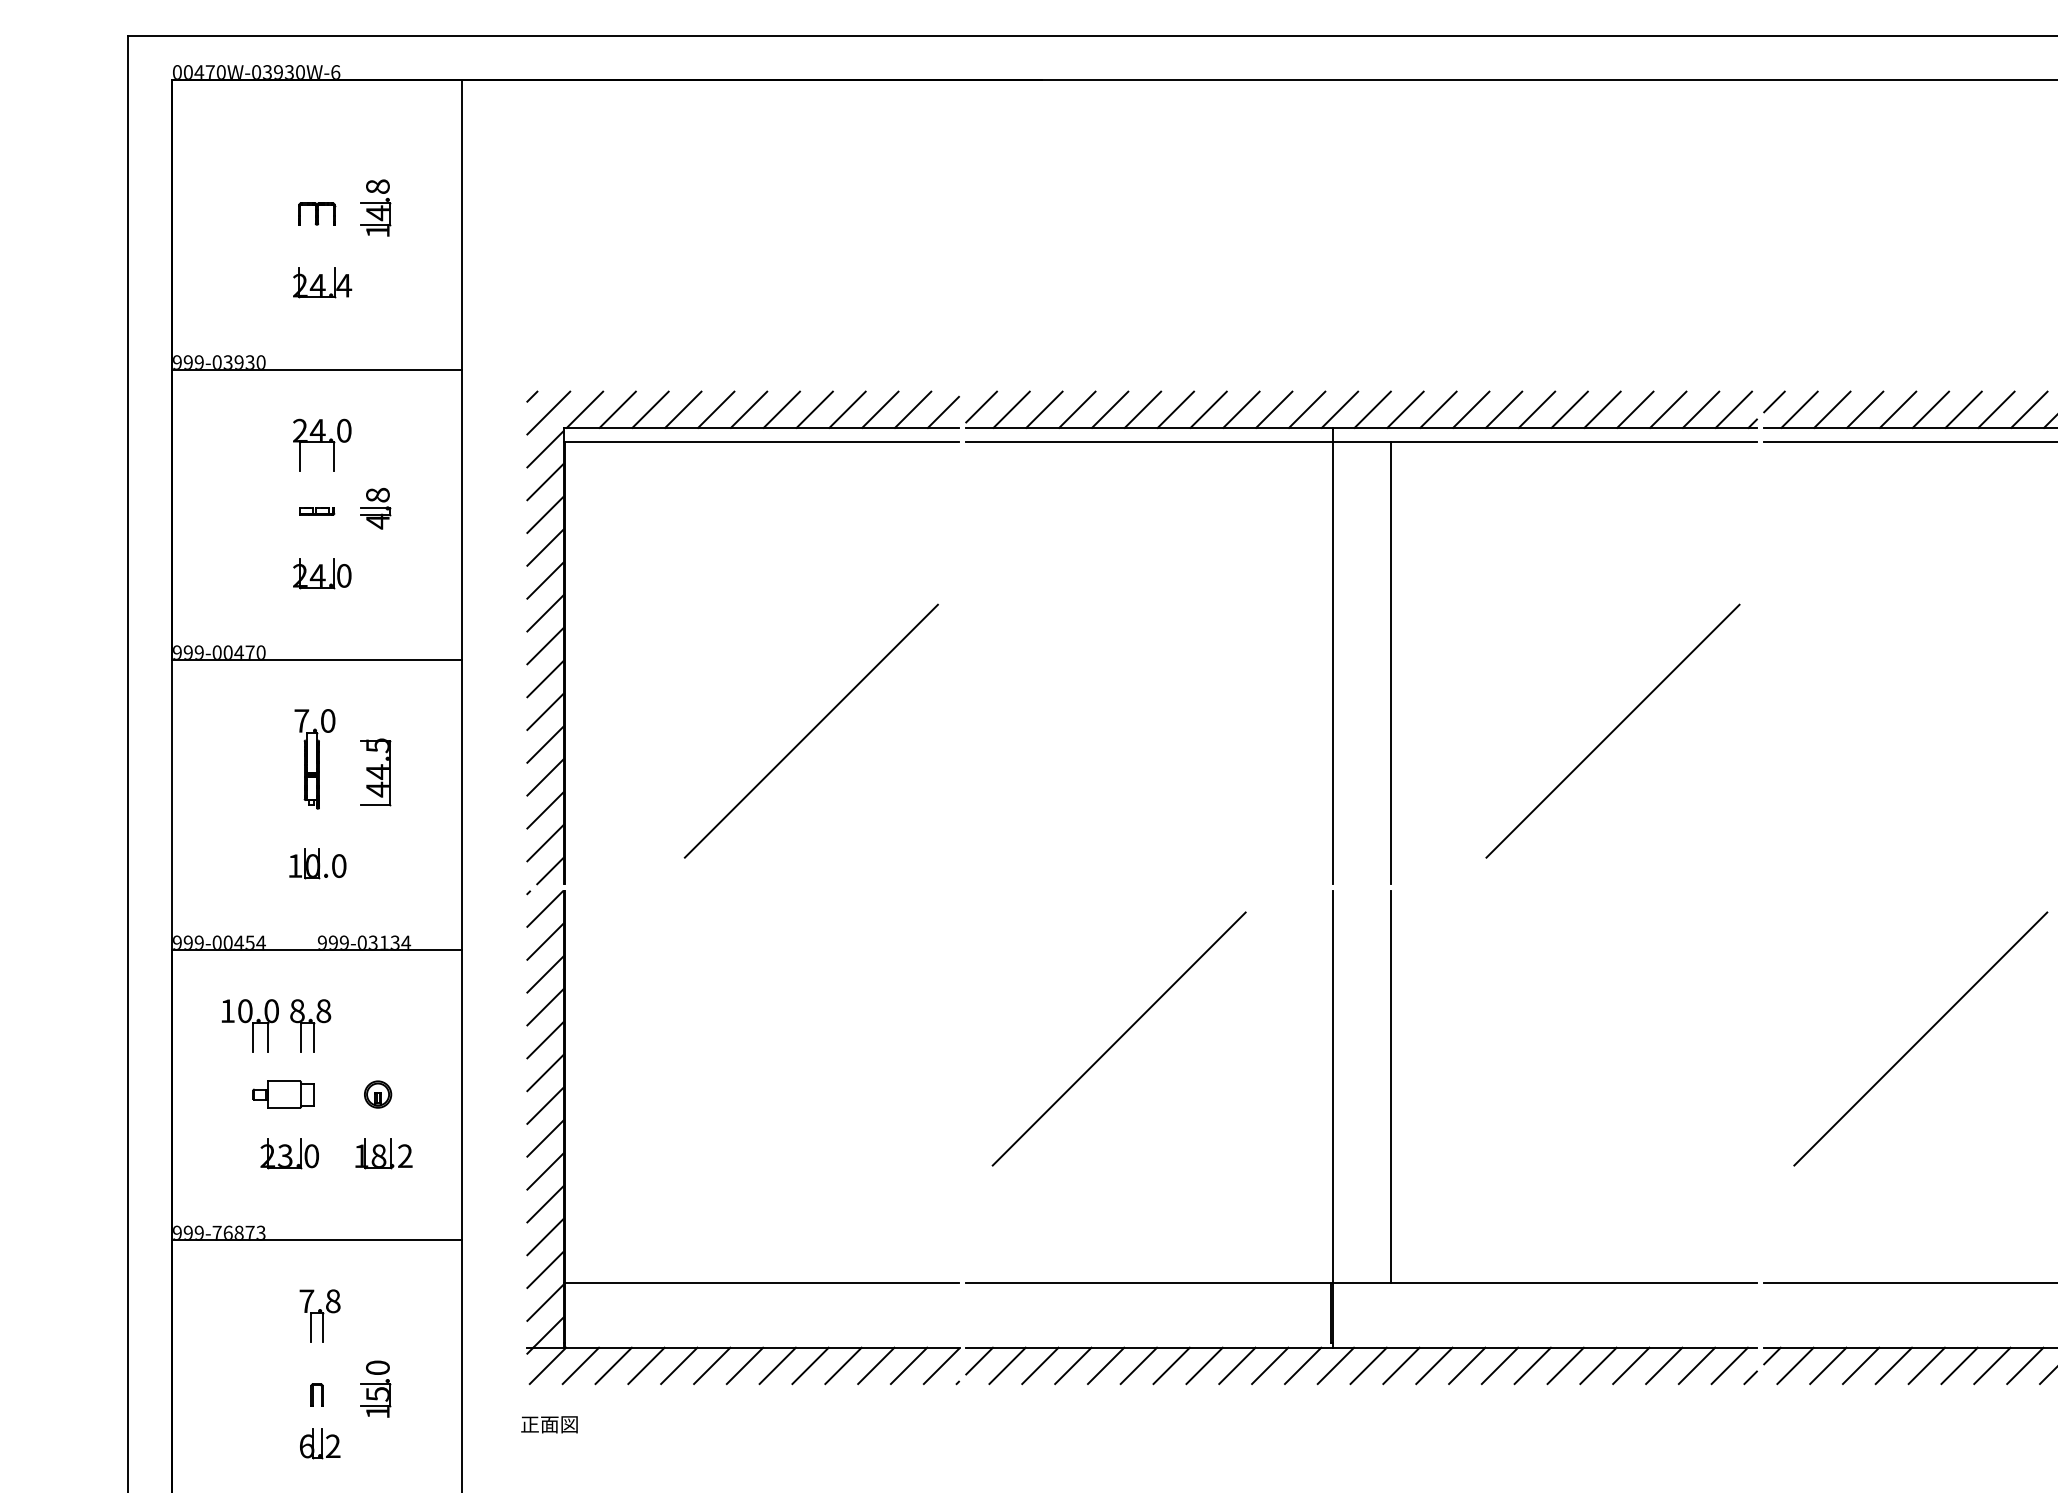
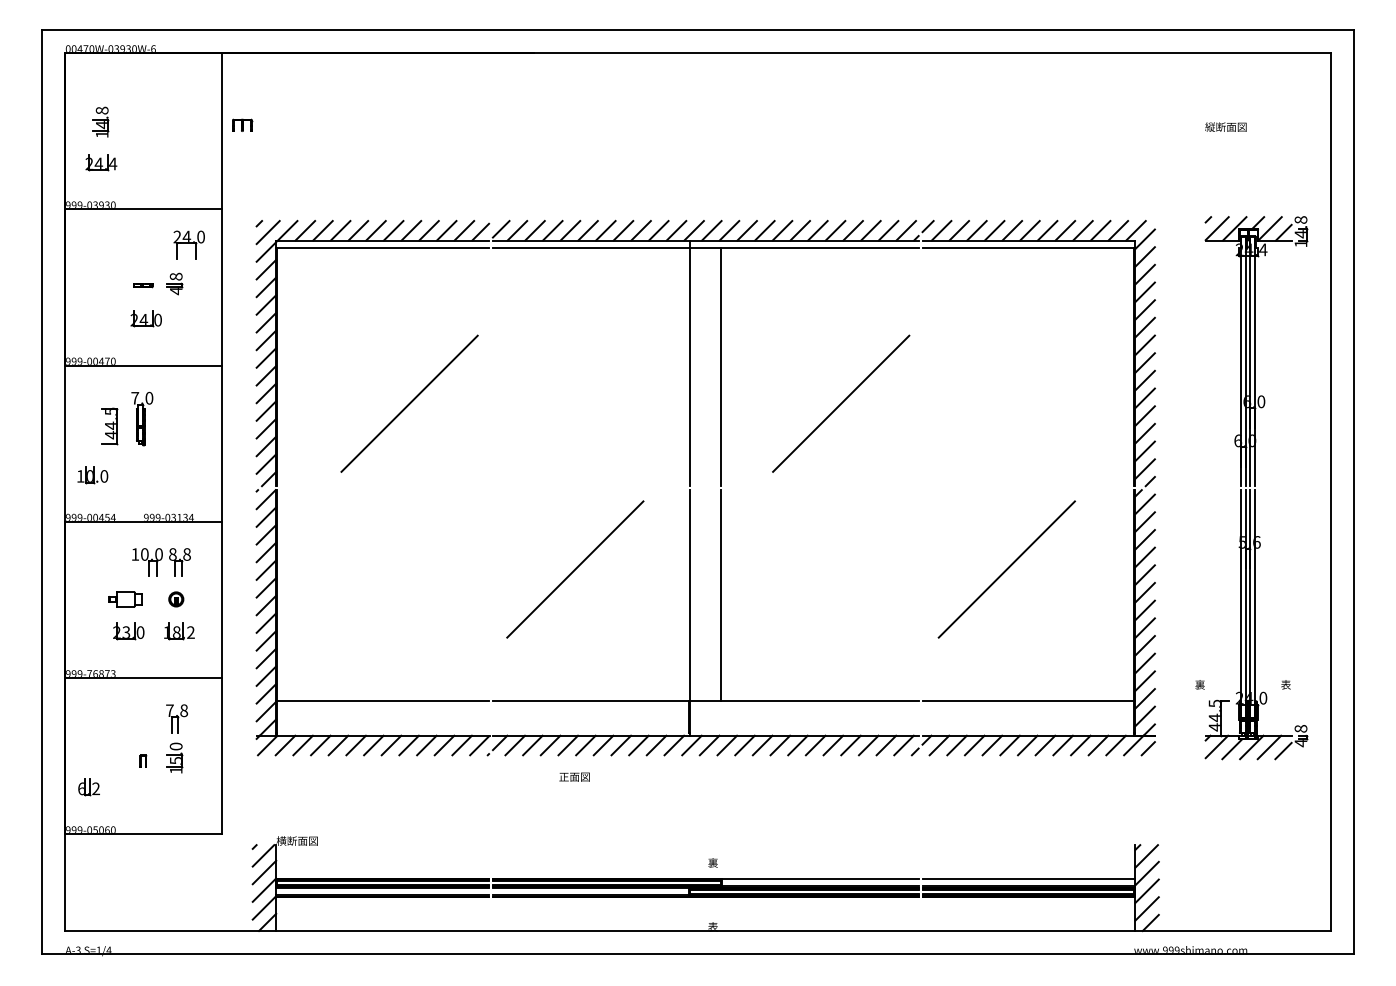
part: (374, 206) -> (100, 121), moved
part: (317, 212) -> (242, 124), moved
part: (322, 283) -> (101, 162), moved
part: (320, 444) -> (188, 244), moved
part: (374, 773) -> (109, 426), moved
part: (317, 864) -> (92, 475), moved
part: (276, 1025) -> (161, 562), moved
part: (319, 1315) -> (176, 718), moved
text: (549, 1423) -> (574, 776), moved
part: (319, 1443) -> (88, 787), moved

